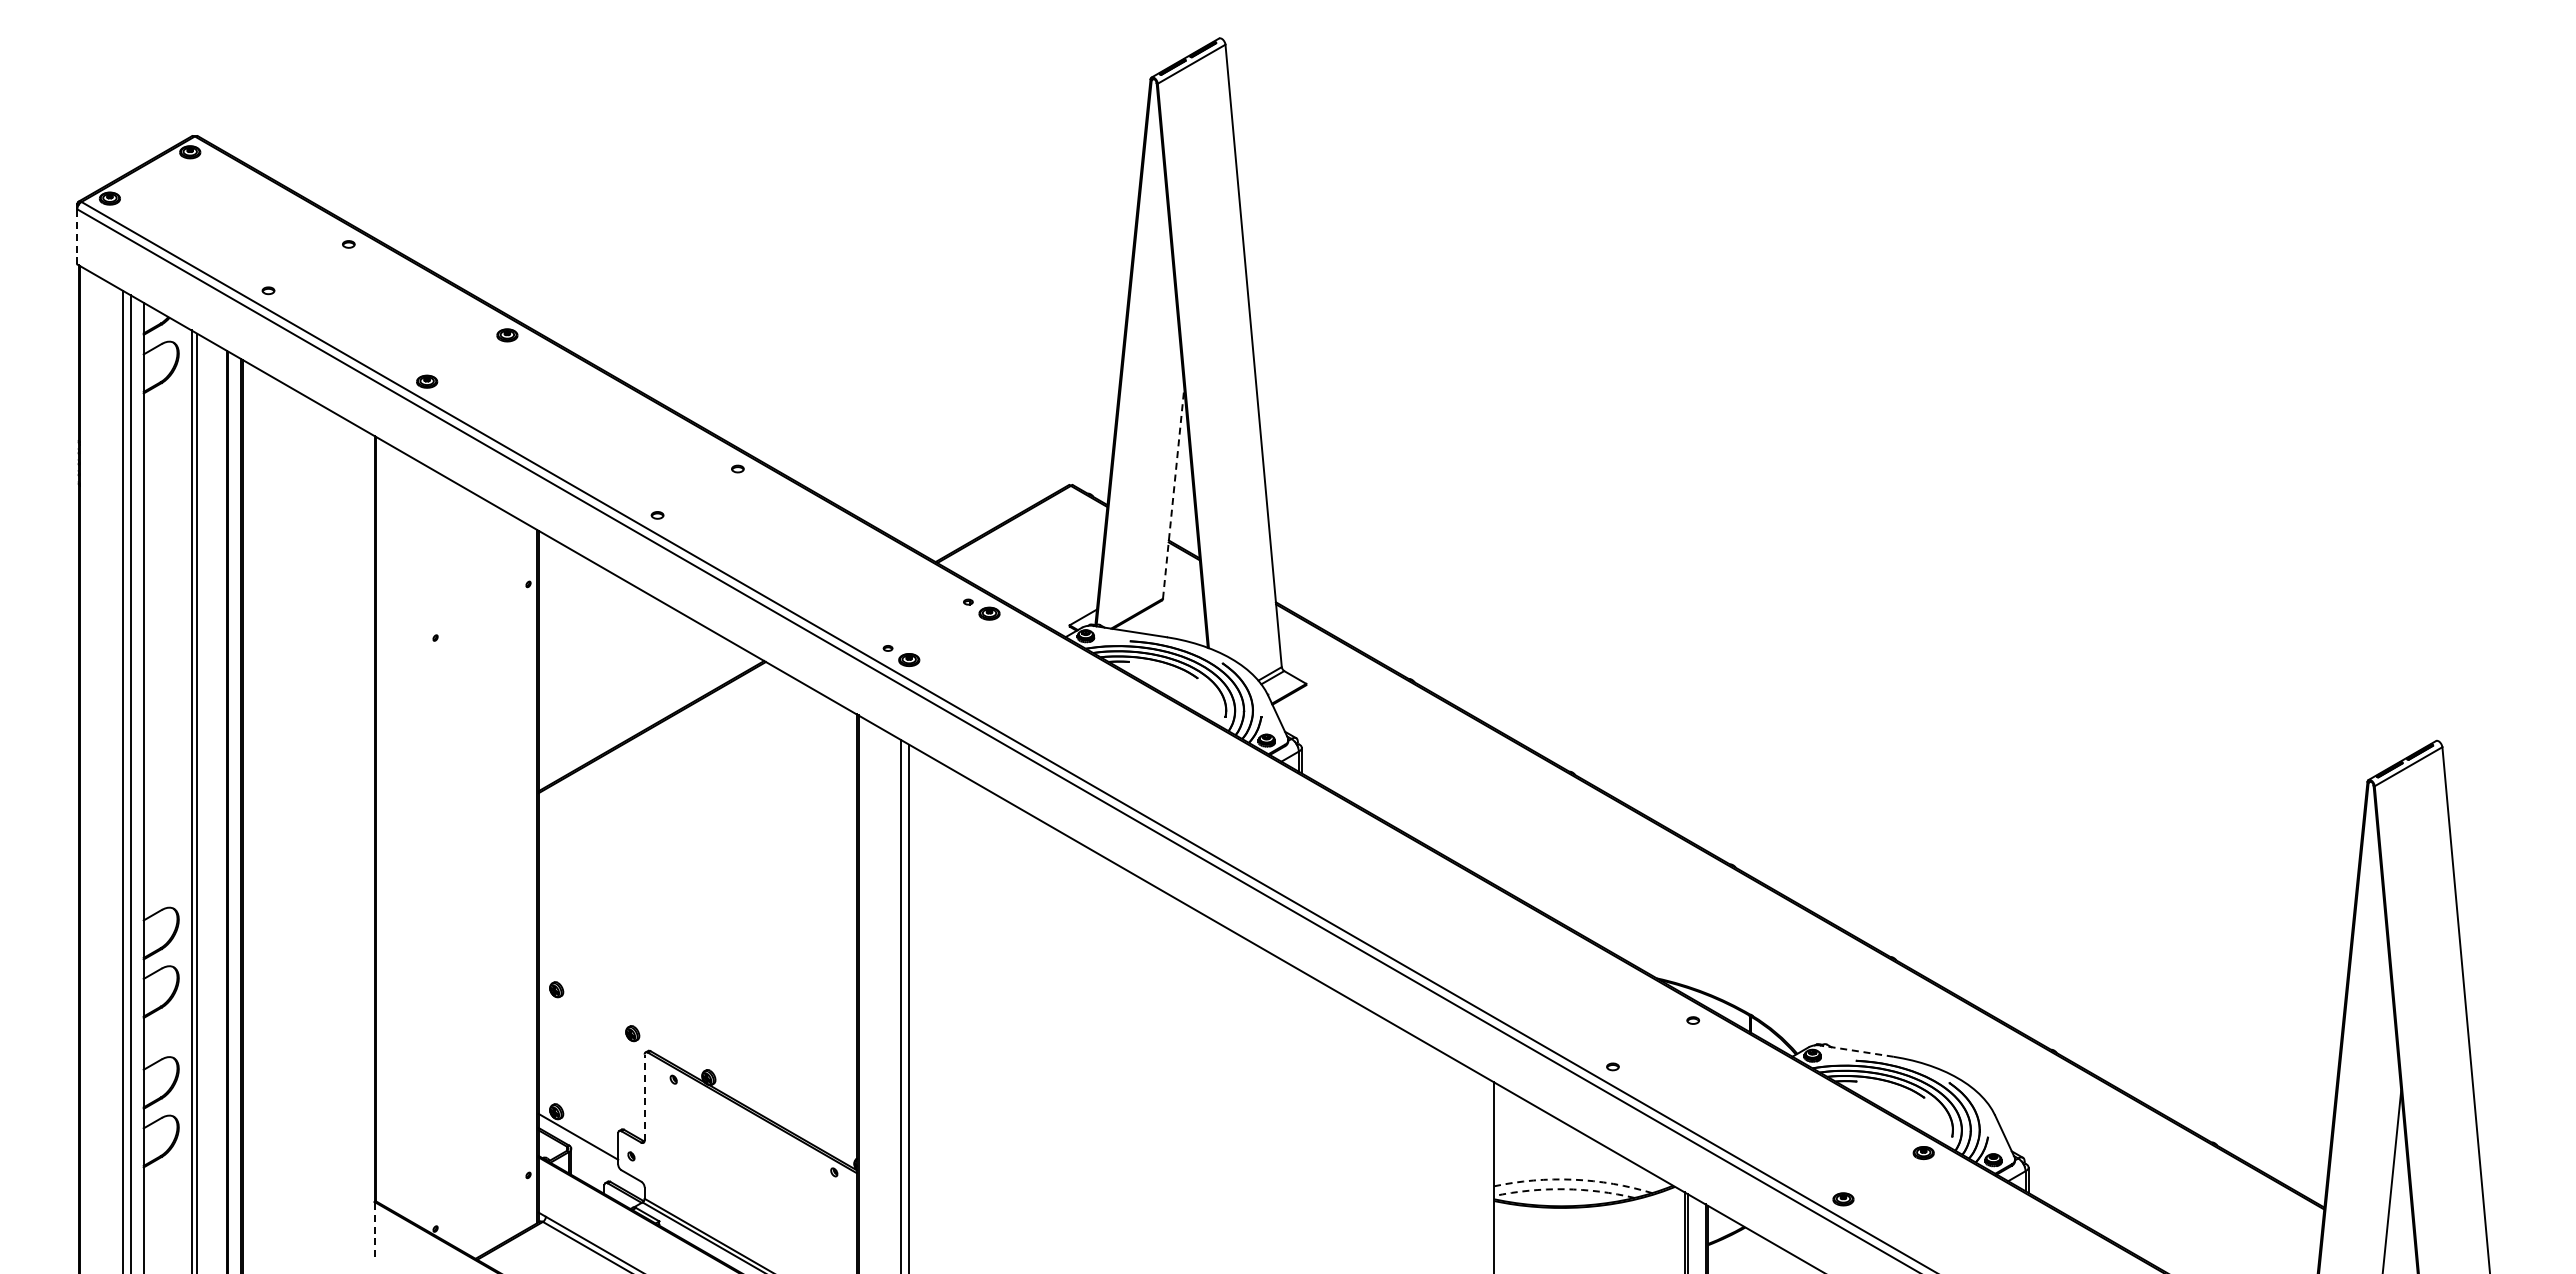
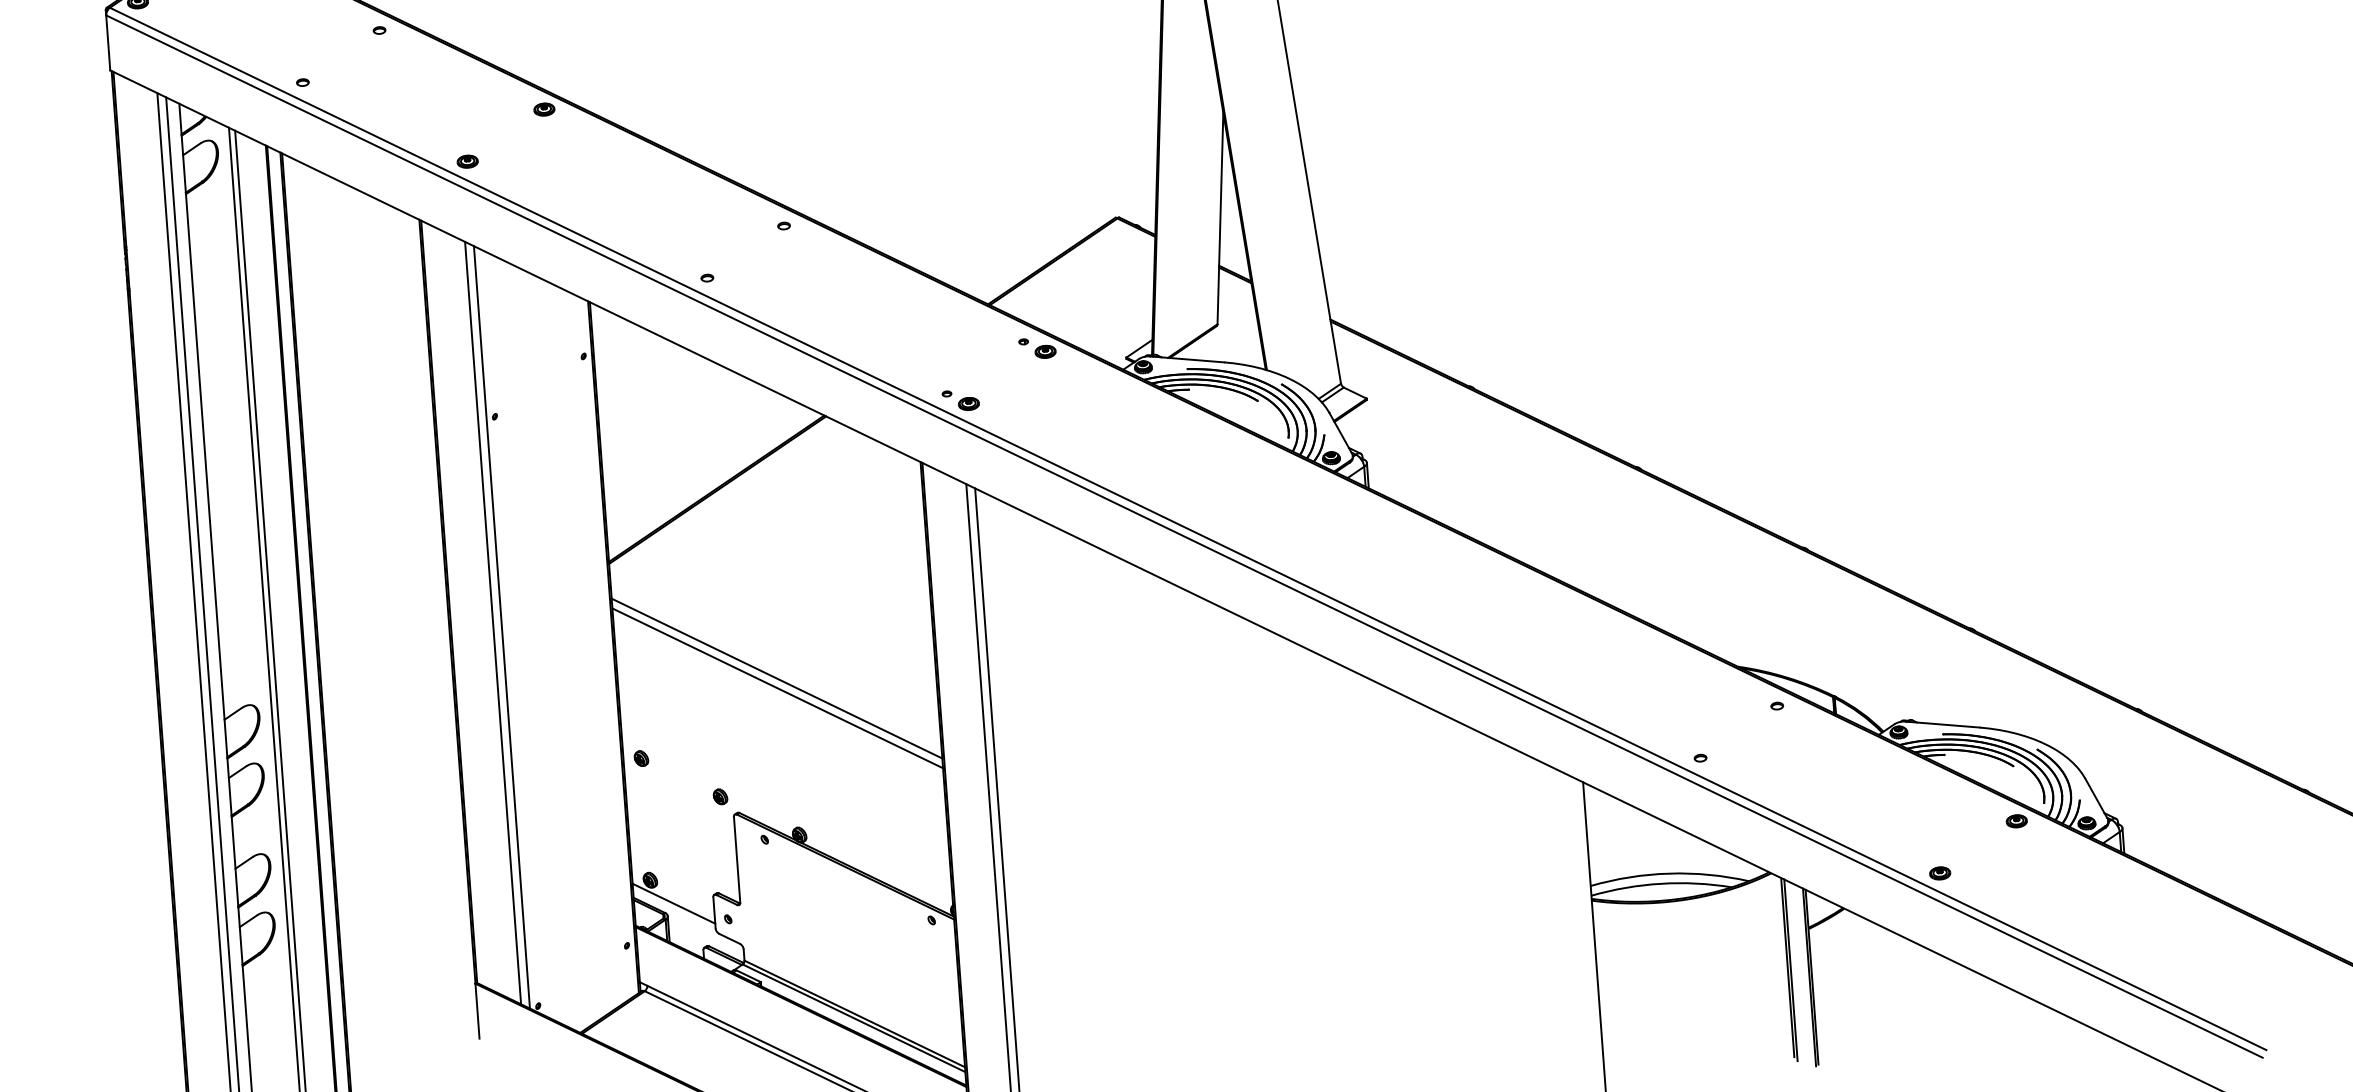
line: (77, 236) -> (108, 42), dashed -> solid
line: (1173, 493) -> (1220, 218), dashed -> solid
line: (418, 843) -> (492, 622), added
line: (427, 848) -> (502, 627), added
line: (697, 919) -> (776, 678), added
line: (697, 929) -> (777, 688), added
line: (1856, 1051) -> (1942, 725), dashed -> solid
line: (644, 1097) -> (736, 859), dashed -> solid
arc: (1573, 1179) -> (1669, 873), dashed -> solid
arc: (1564, 1189) -> (1661, 884), dashed -> solid
line: (374, 1229) -> (477, 1011), dashed -> solid

